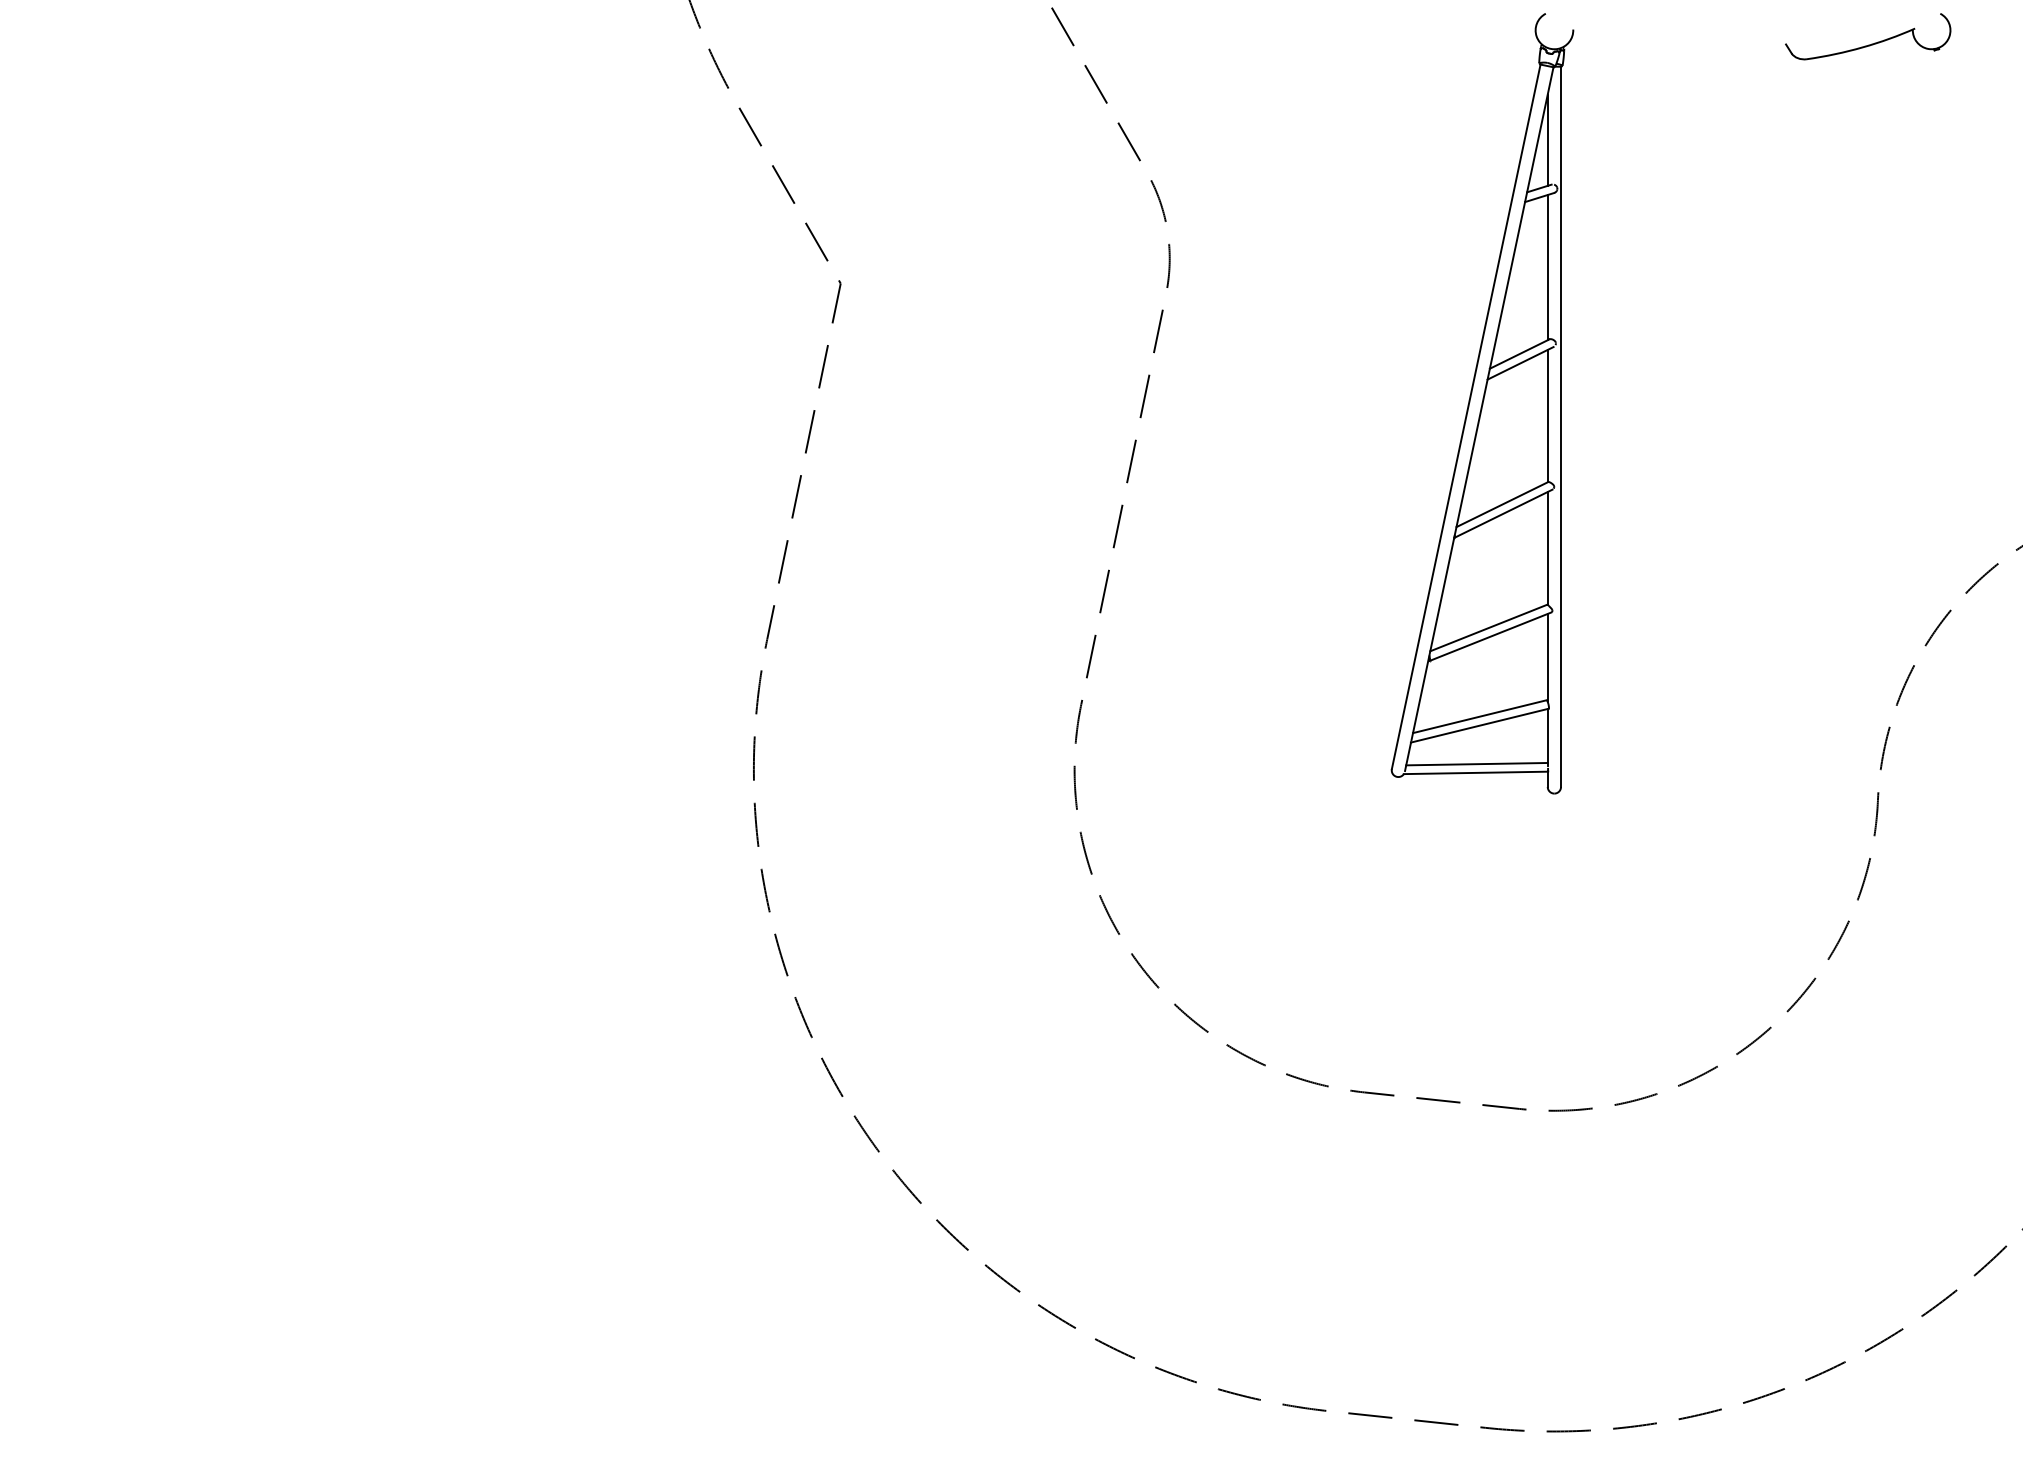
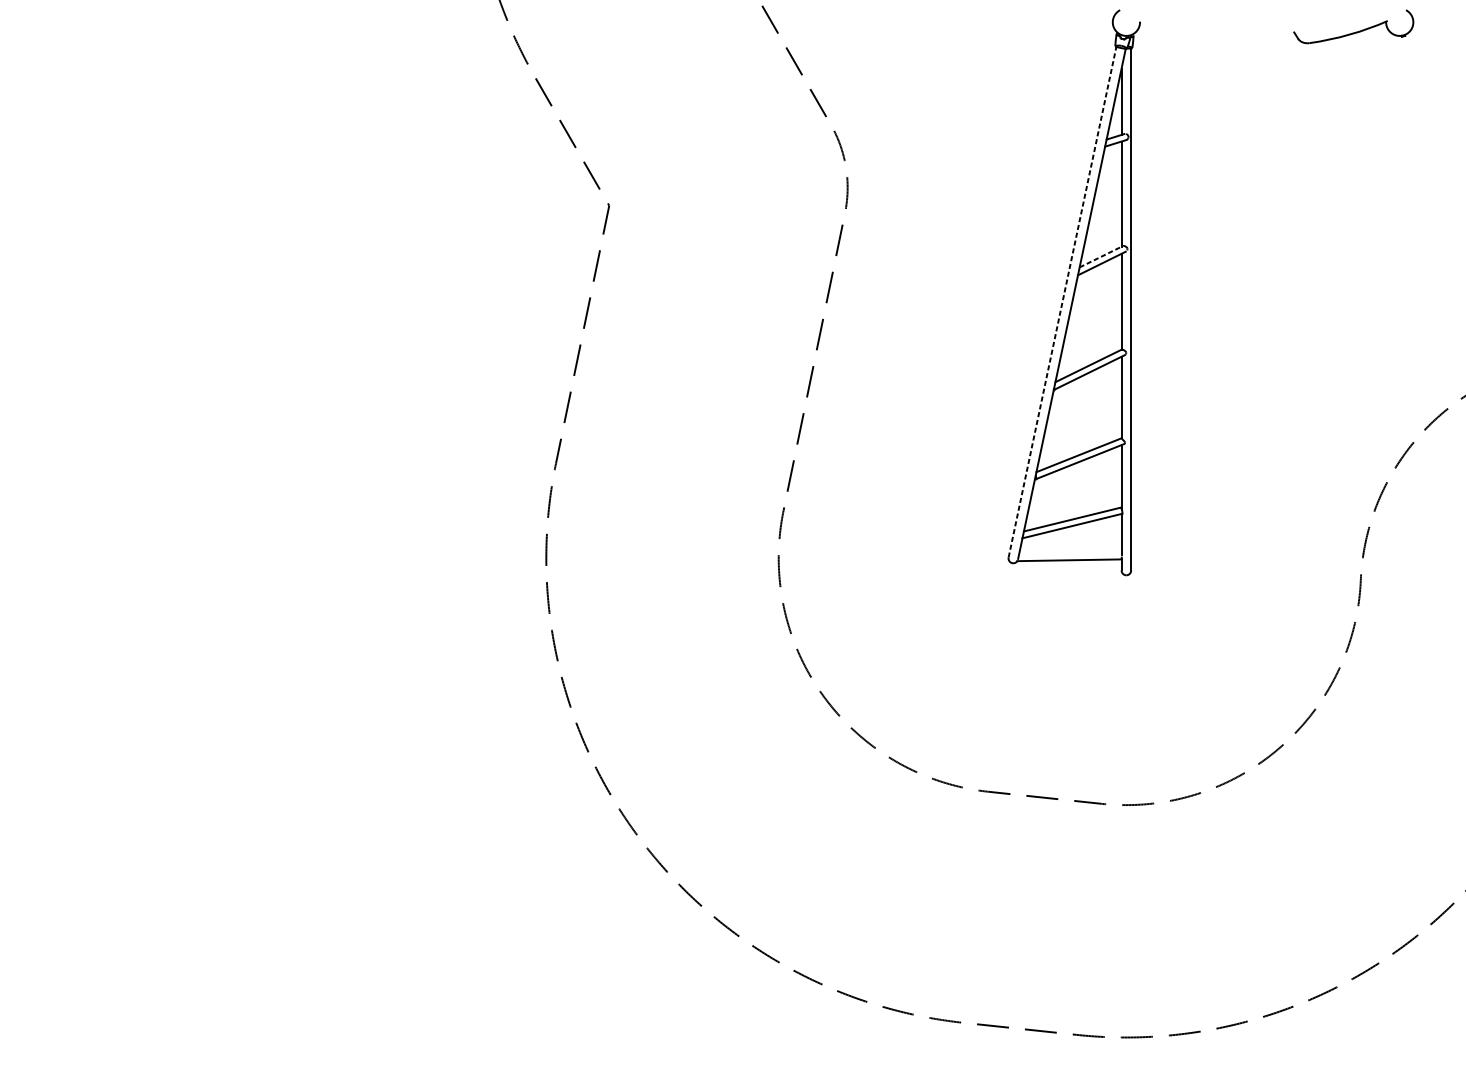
line: (1520, 353) -> (1101, 256), solid -> dashed
line: (1466, 416) -> (1062, 302), solid -> dashed
line: (1476, 763) -> (1069, 553), removed

